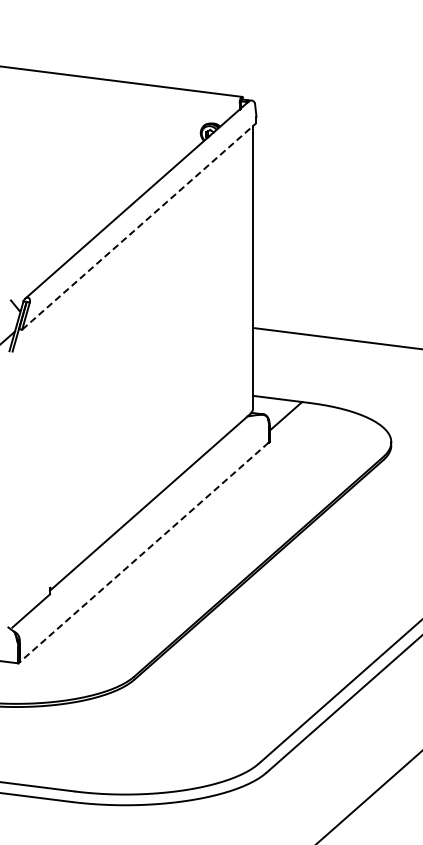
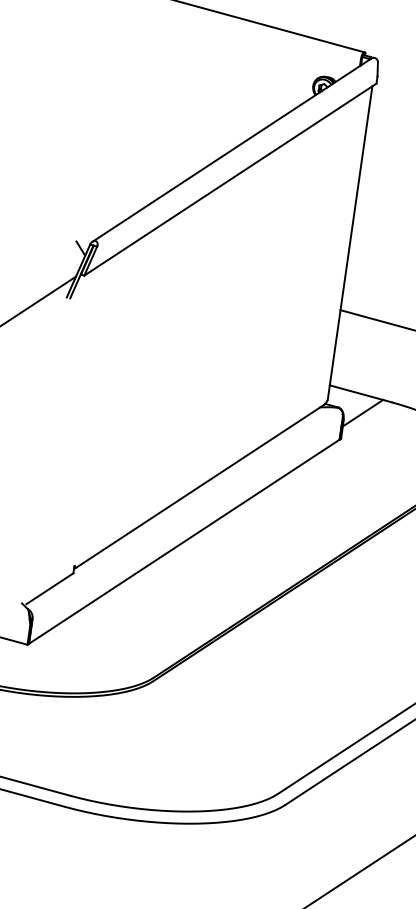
line: (139, 226) -> (230, 179), dashed -> solid
line: (143, 552) -> (183, 541), dashed -> solid

